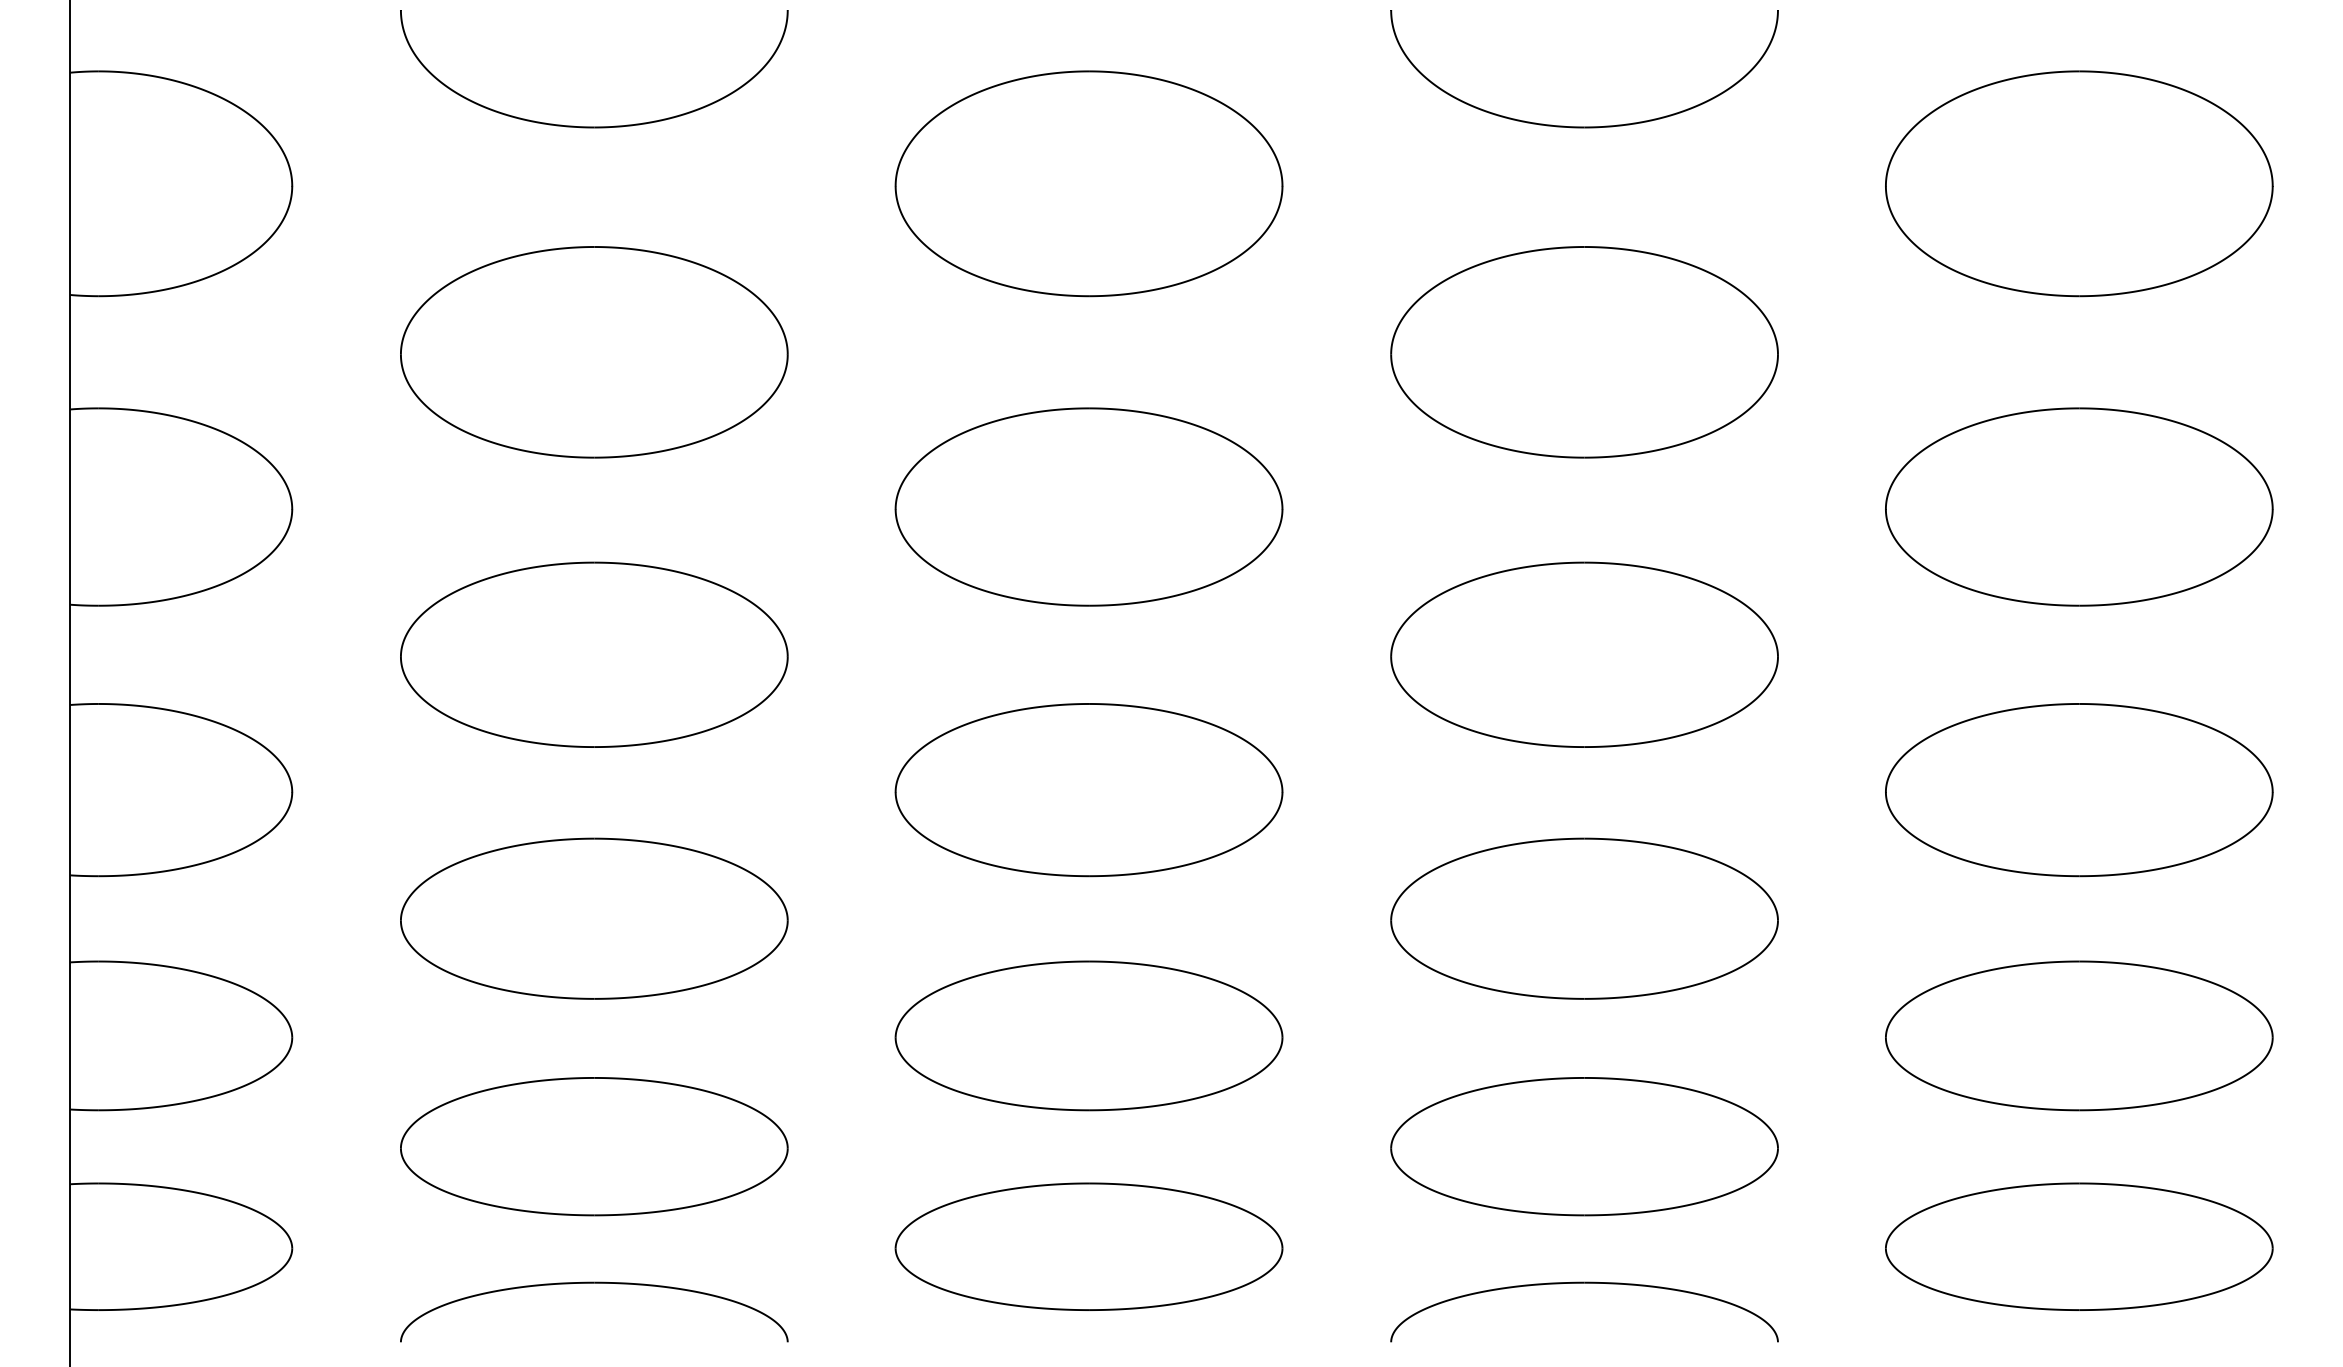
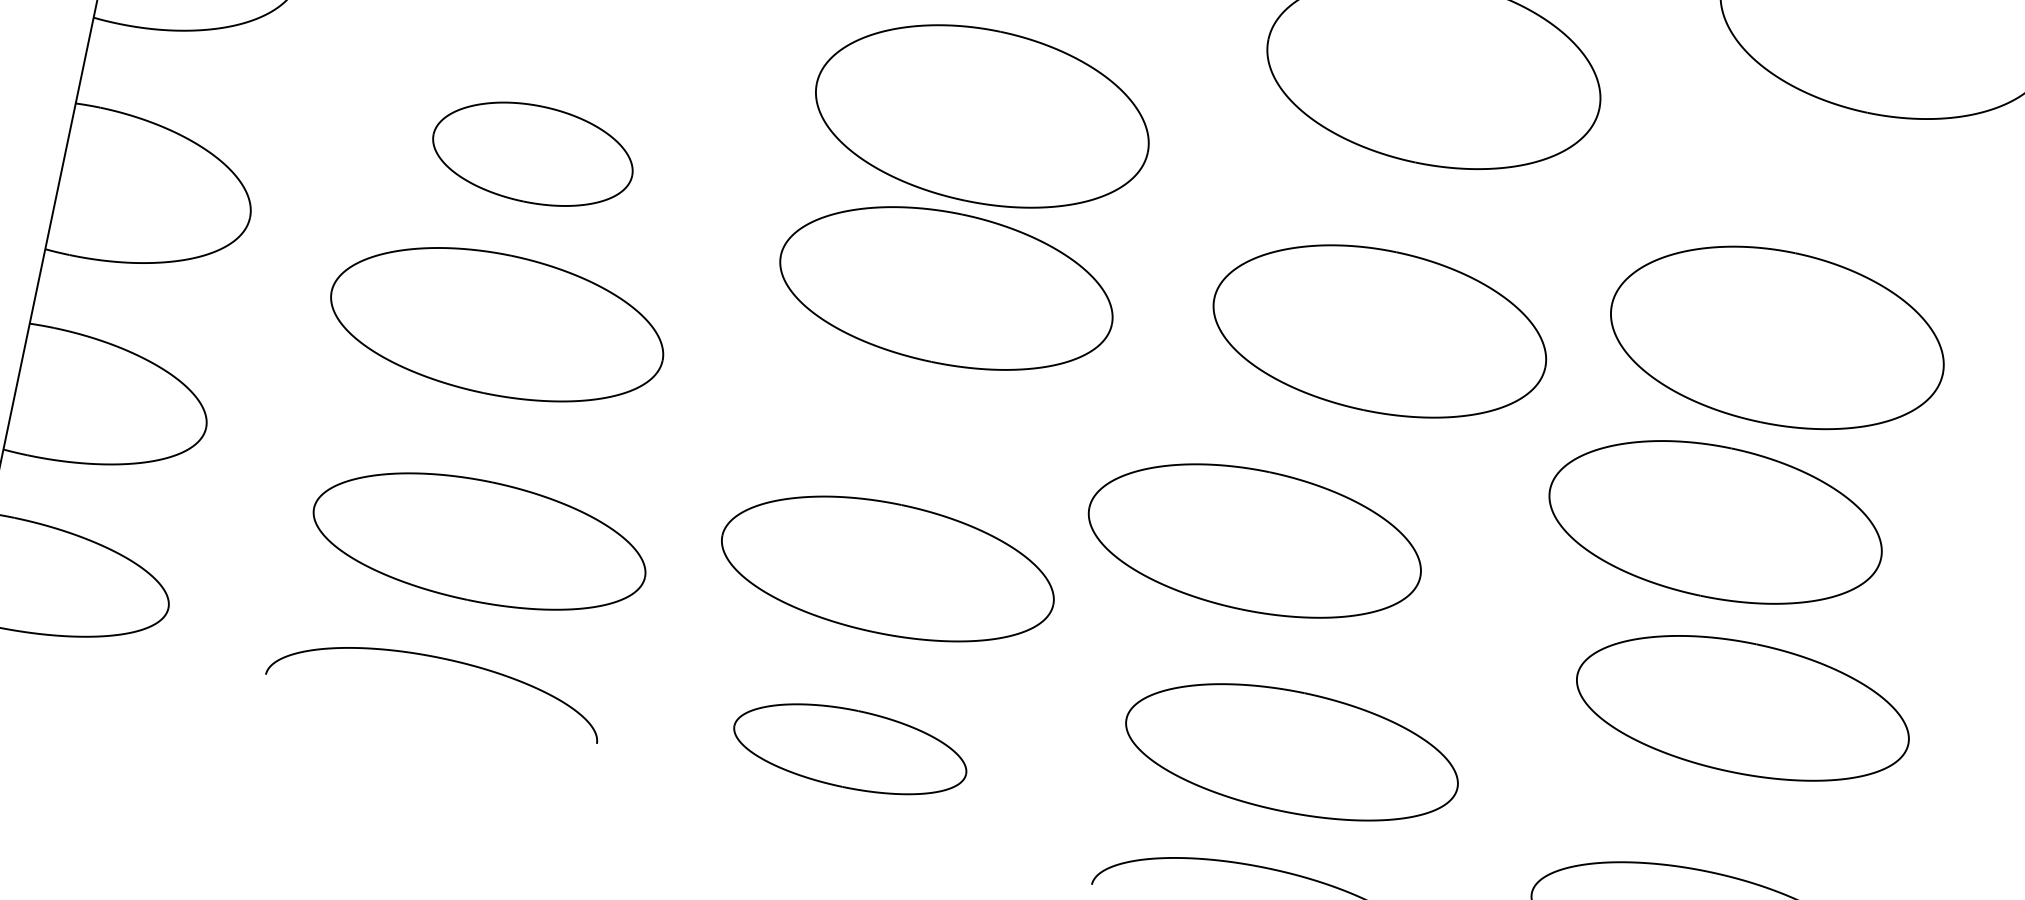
part: (2079, 506) -> (1778, 337), moved
part: (594, 654) -> (533, 153), size x0.6
part: (1088, 790) -> (946, 288), moved
part: (2079, 790) -> (1716, 522), moved
part: (594, 918) -> (497, 324), moved
part: (1584, 918) -> (1255, 540), moved
part: (2079, 1035) -> (1743, 707), moved
part: (594, 1146) -> (480, 541), moved
part: (1088, 1246) -> (850, 748), size x0.7
part: (594, 1283) -> (442, 659), moved

